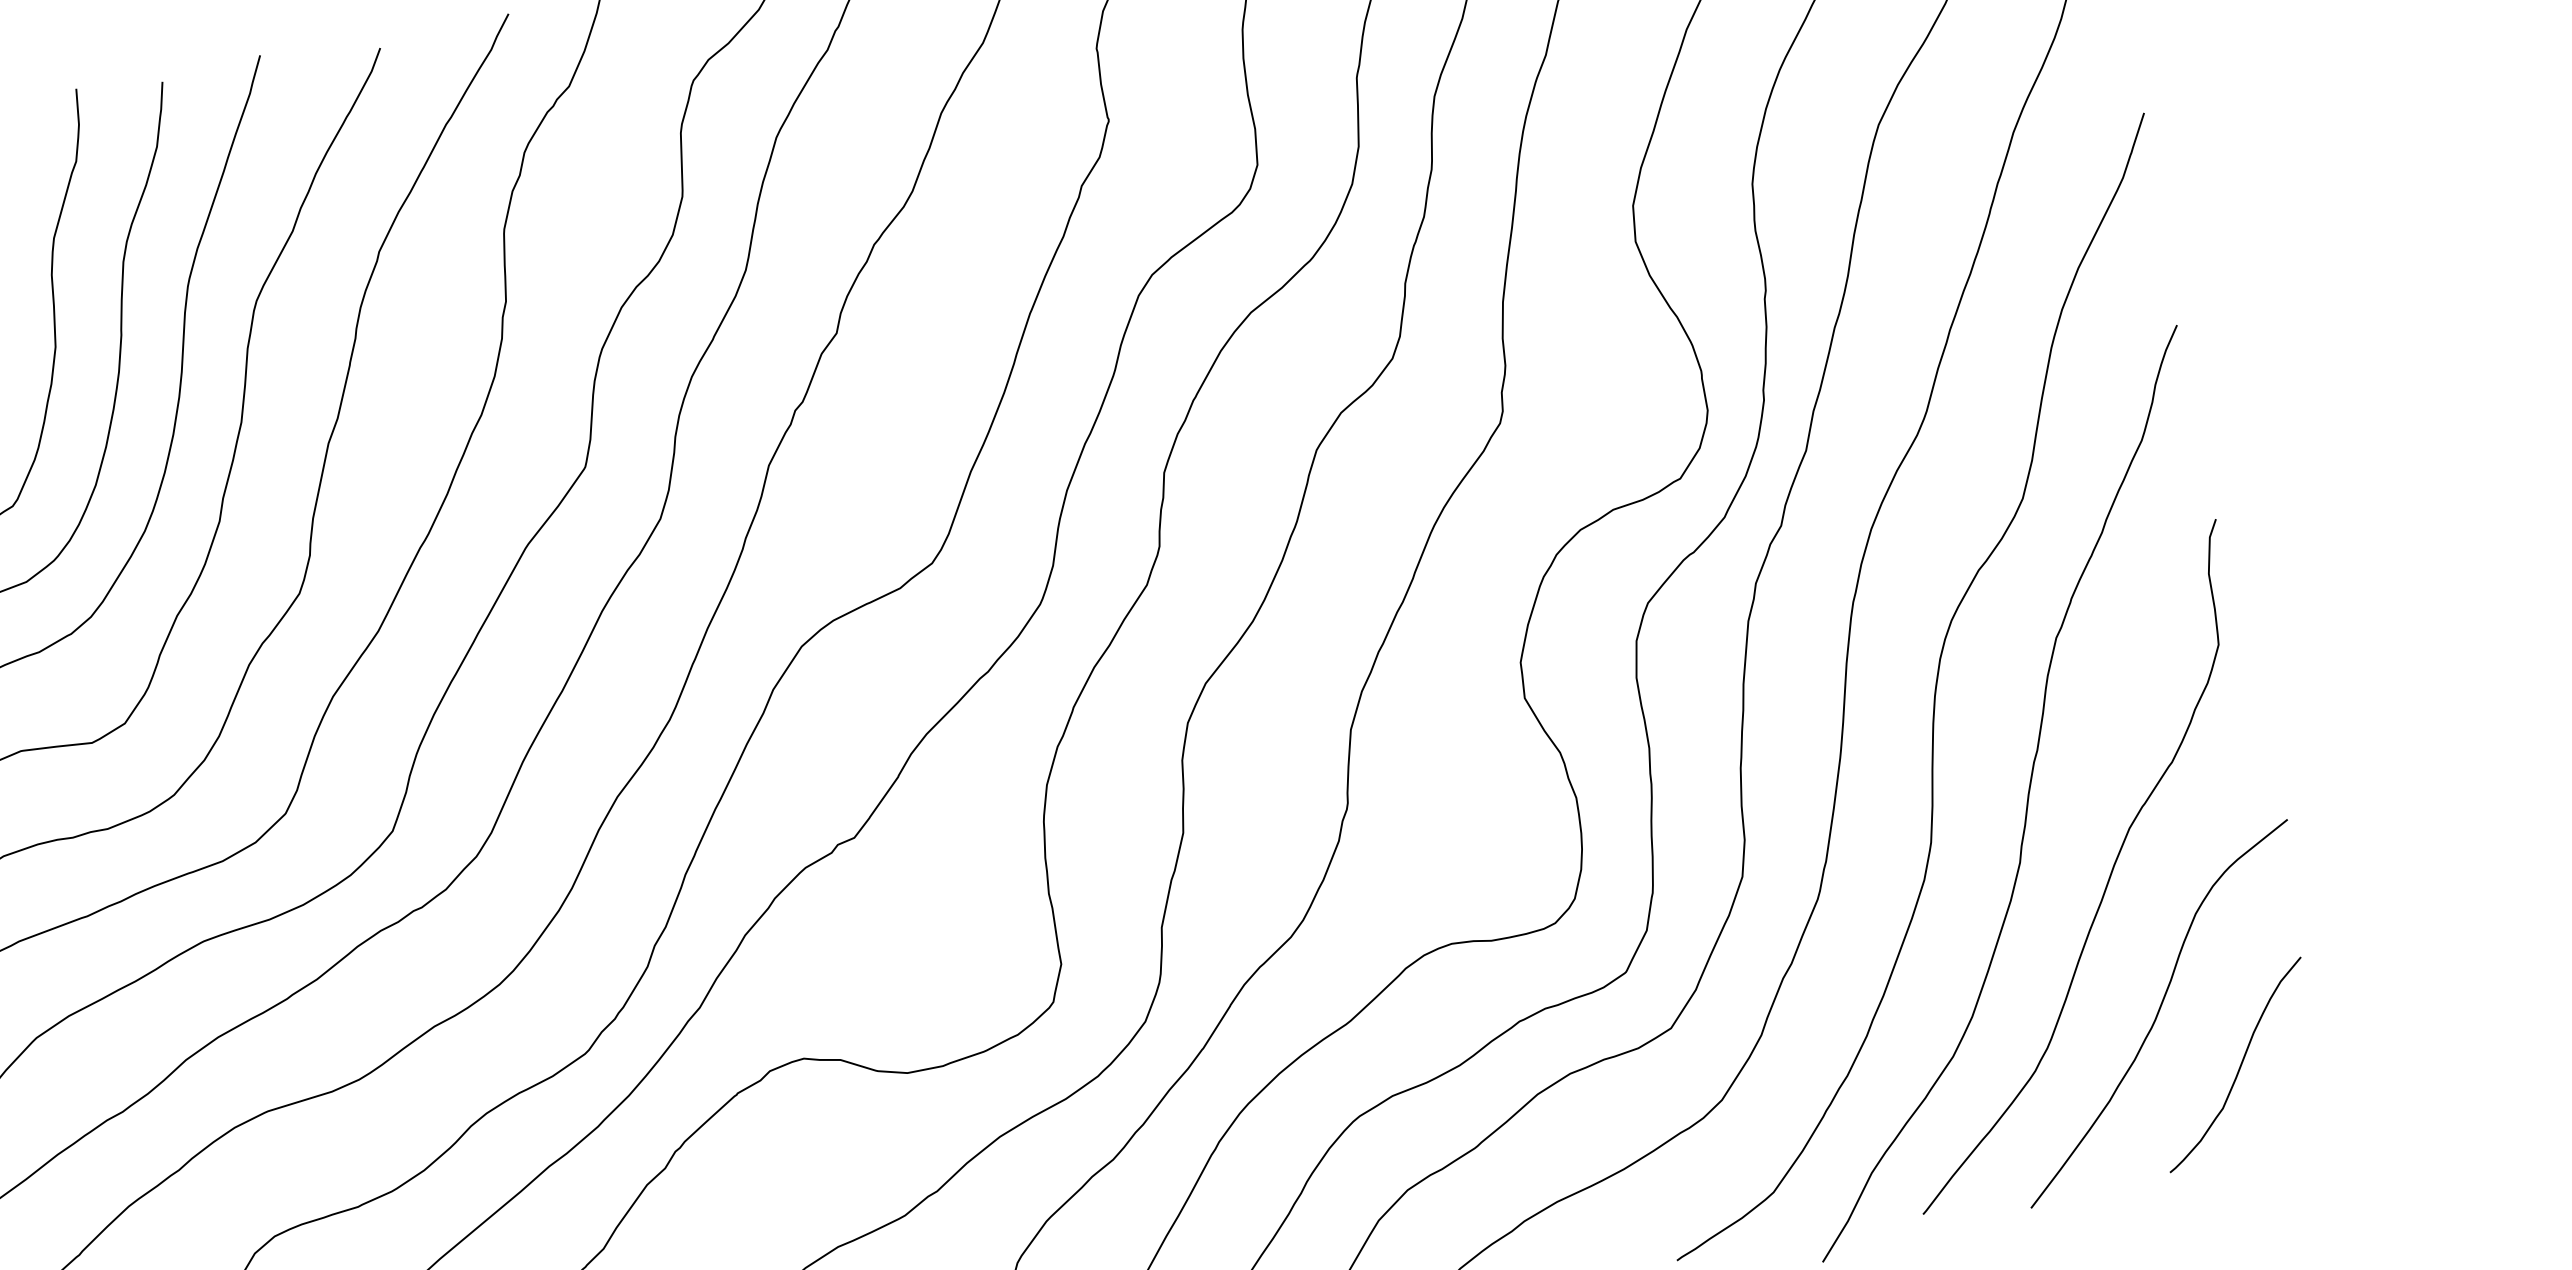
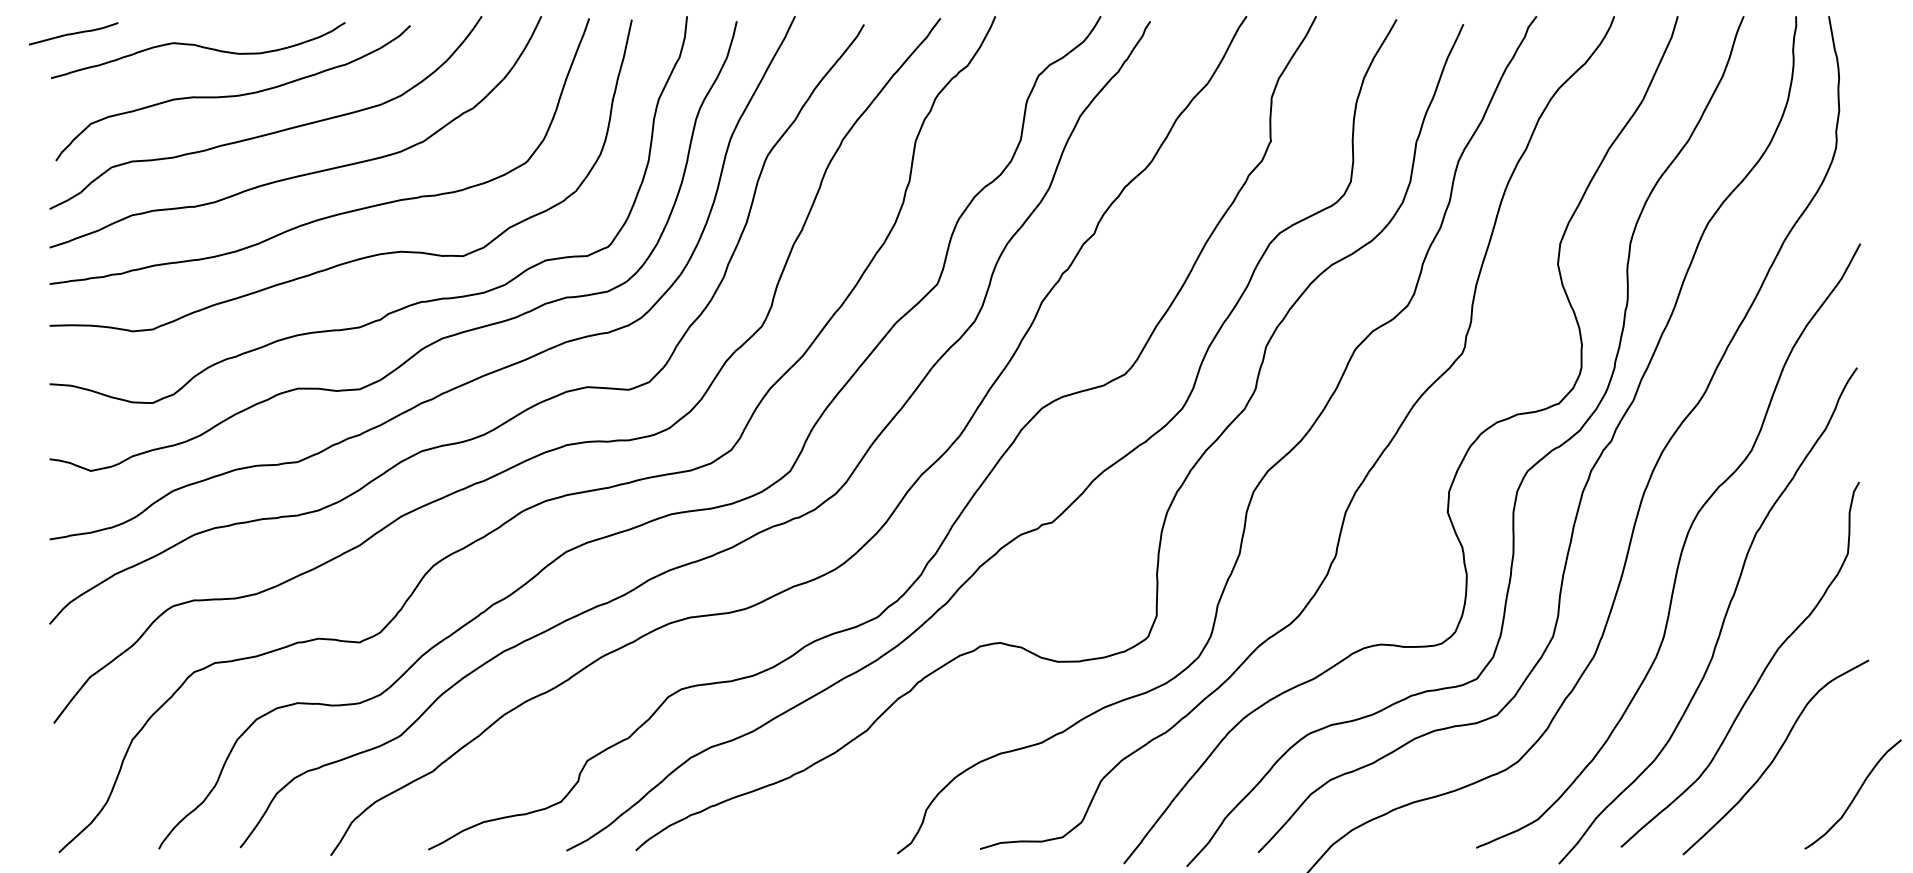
curve: (2238, 1066) -> (1854, 795), moved

